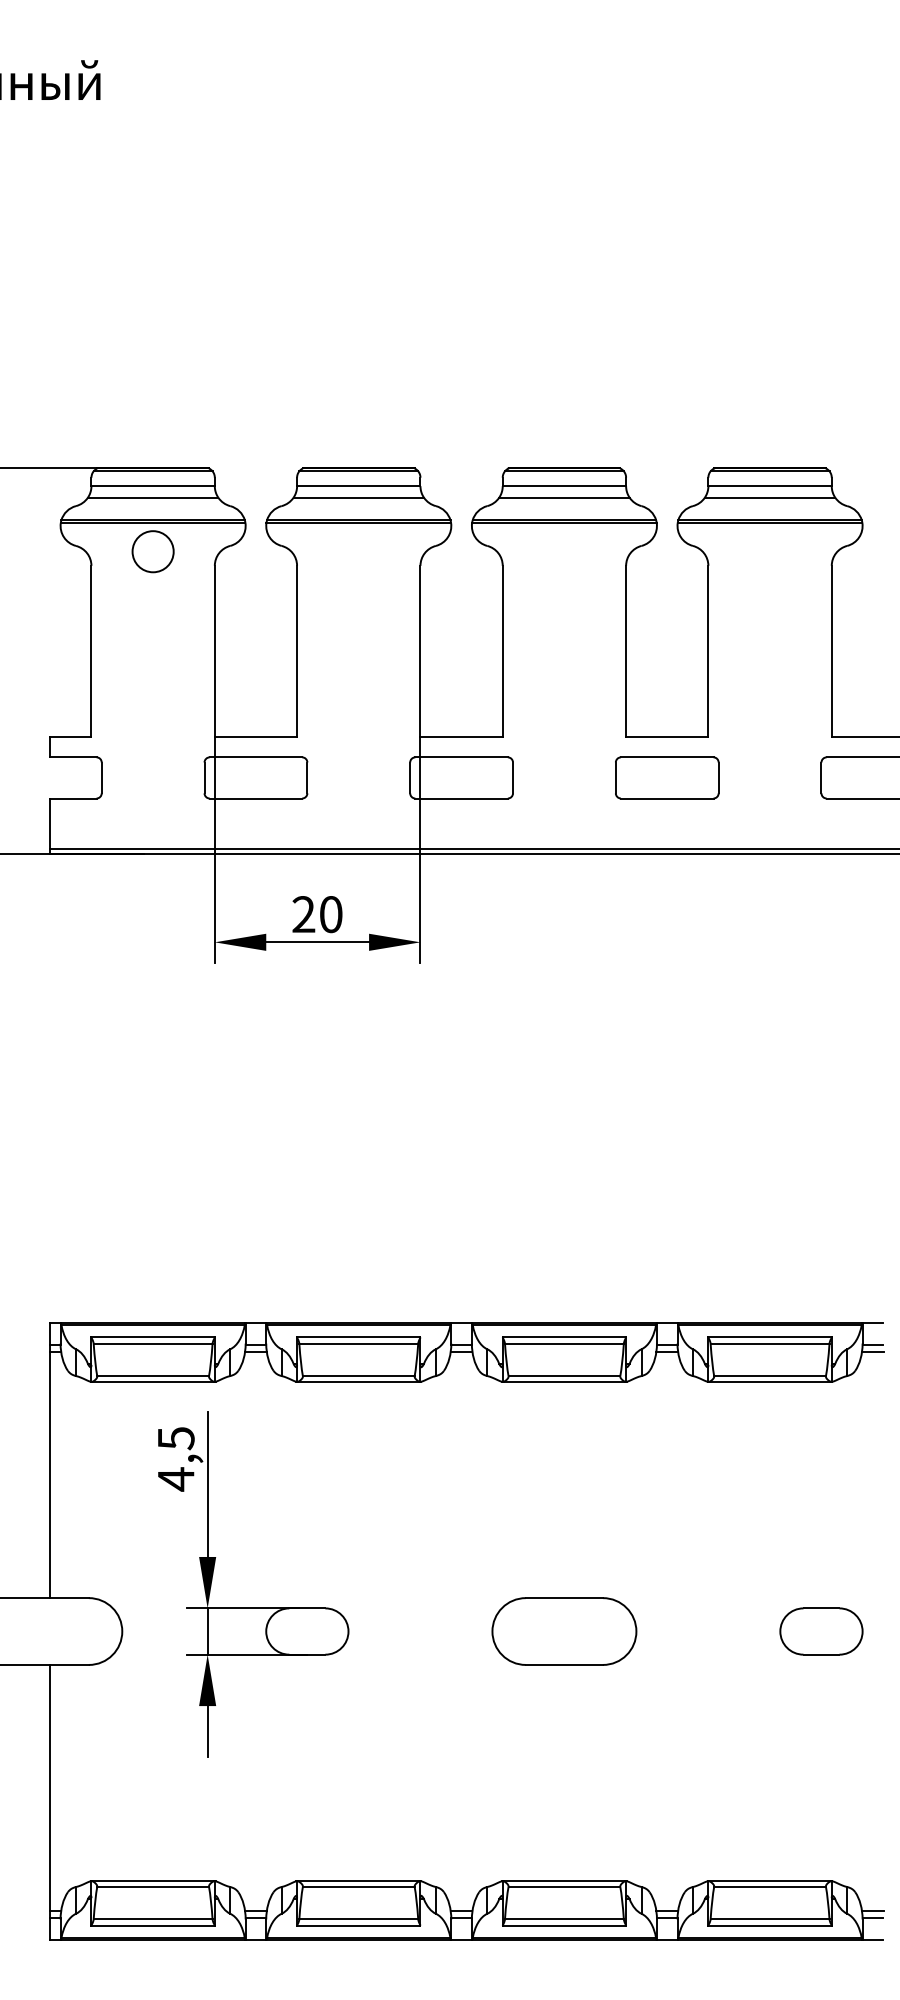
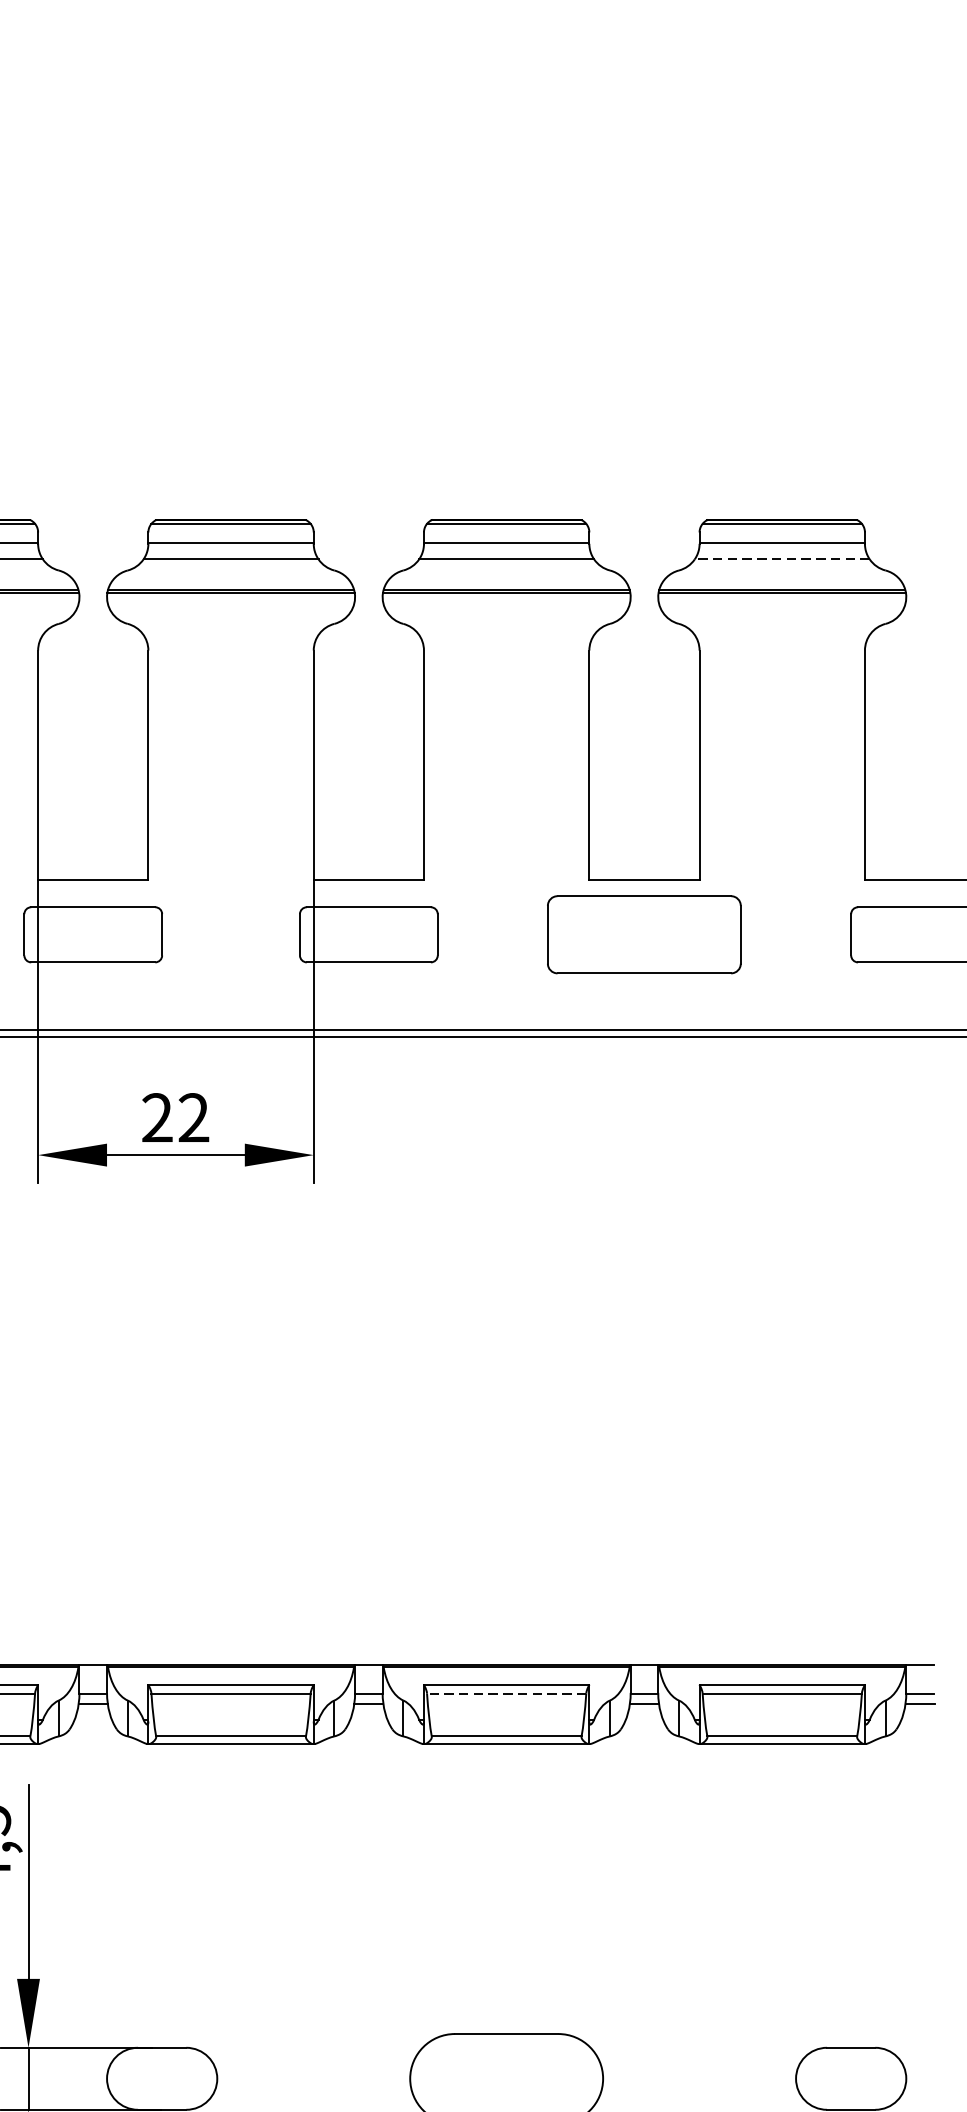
line: (769, 497) -> (781, 558), solid -> dashed
part: (667, 777) -> (644, 934), size x1.4
text: (330, 914) -> (193, 1117), 20 -> 22
line: (563, 1344) -> (505, 1694), solid -> dashed

